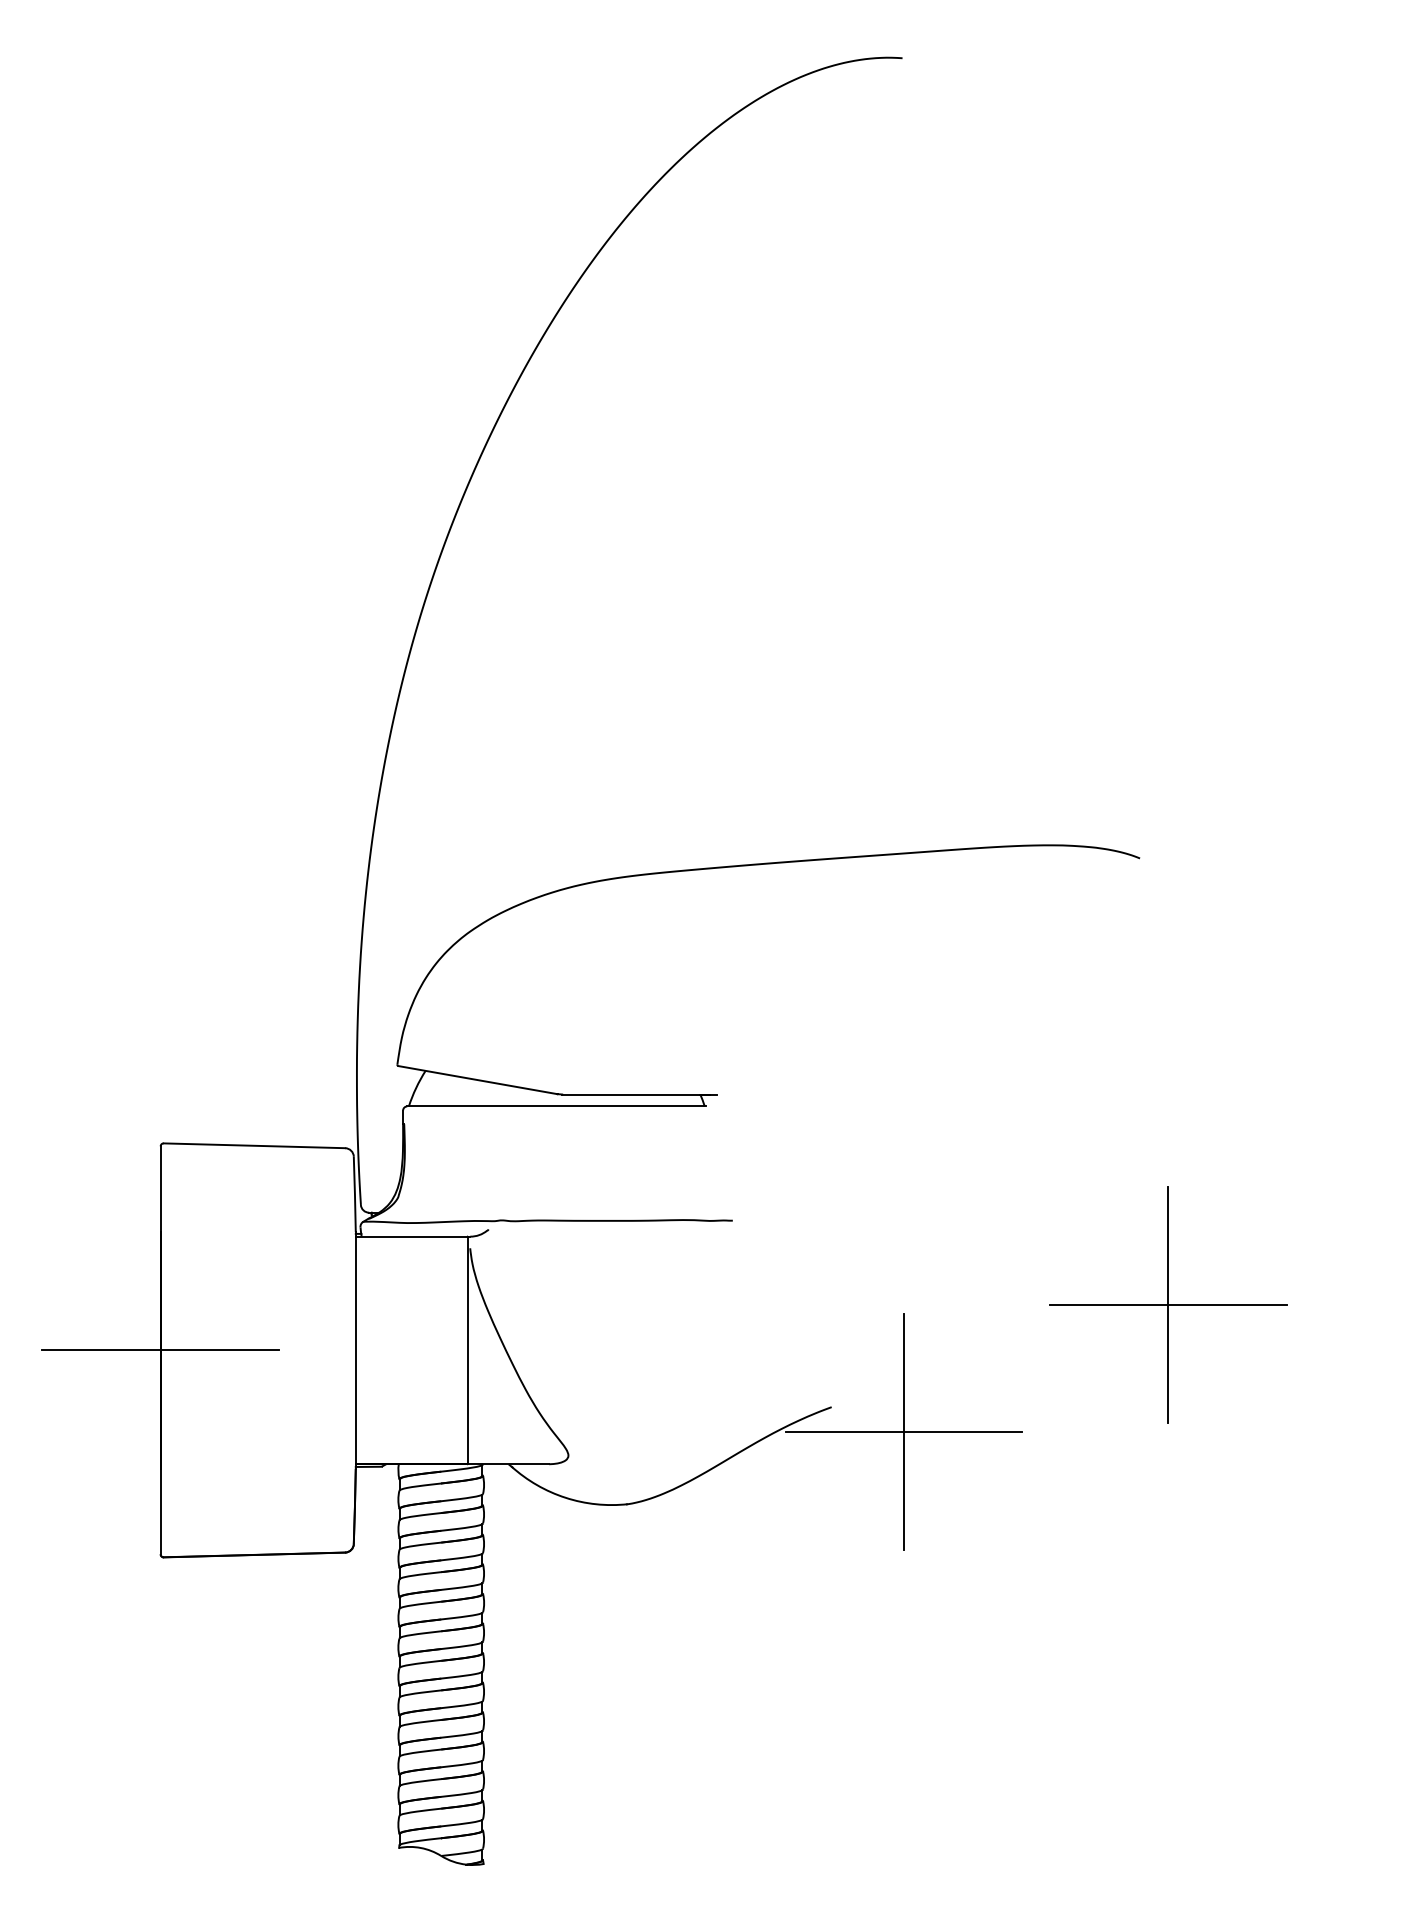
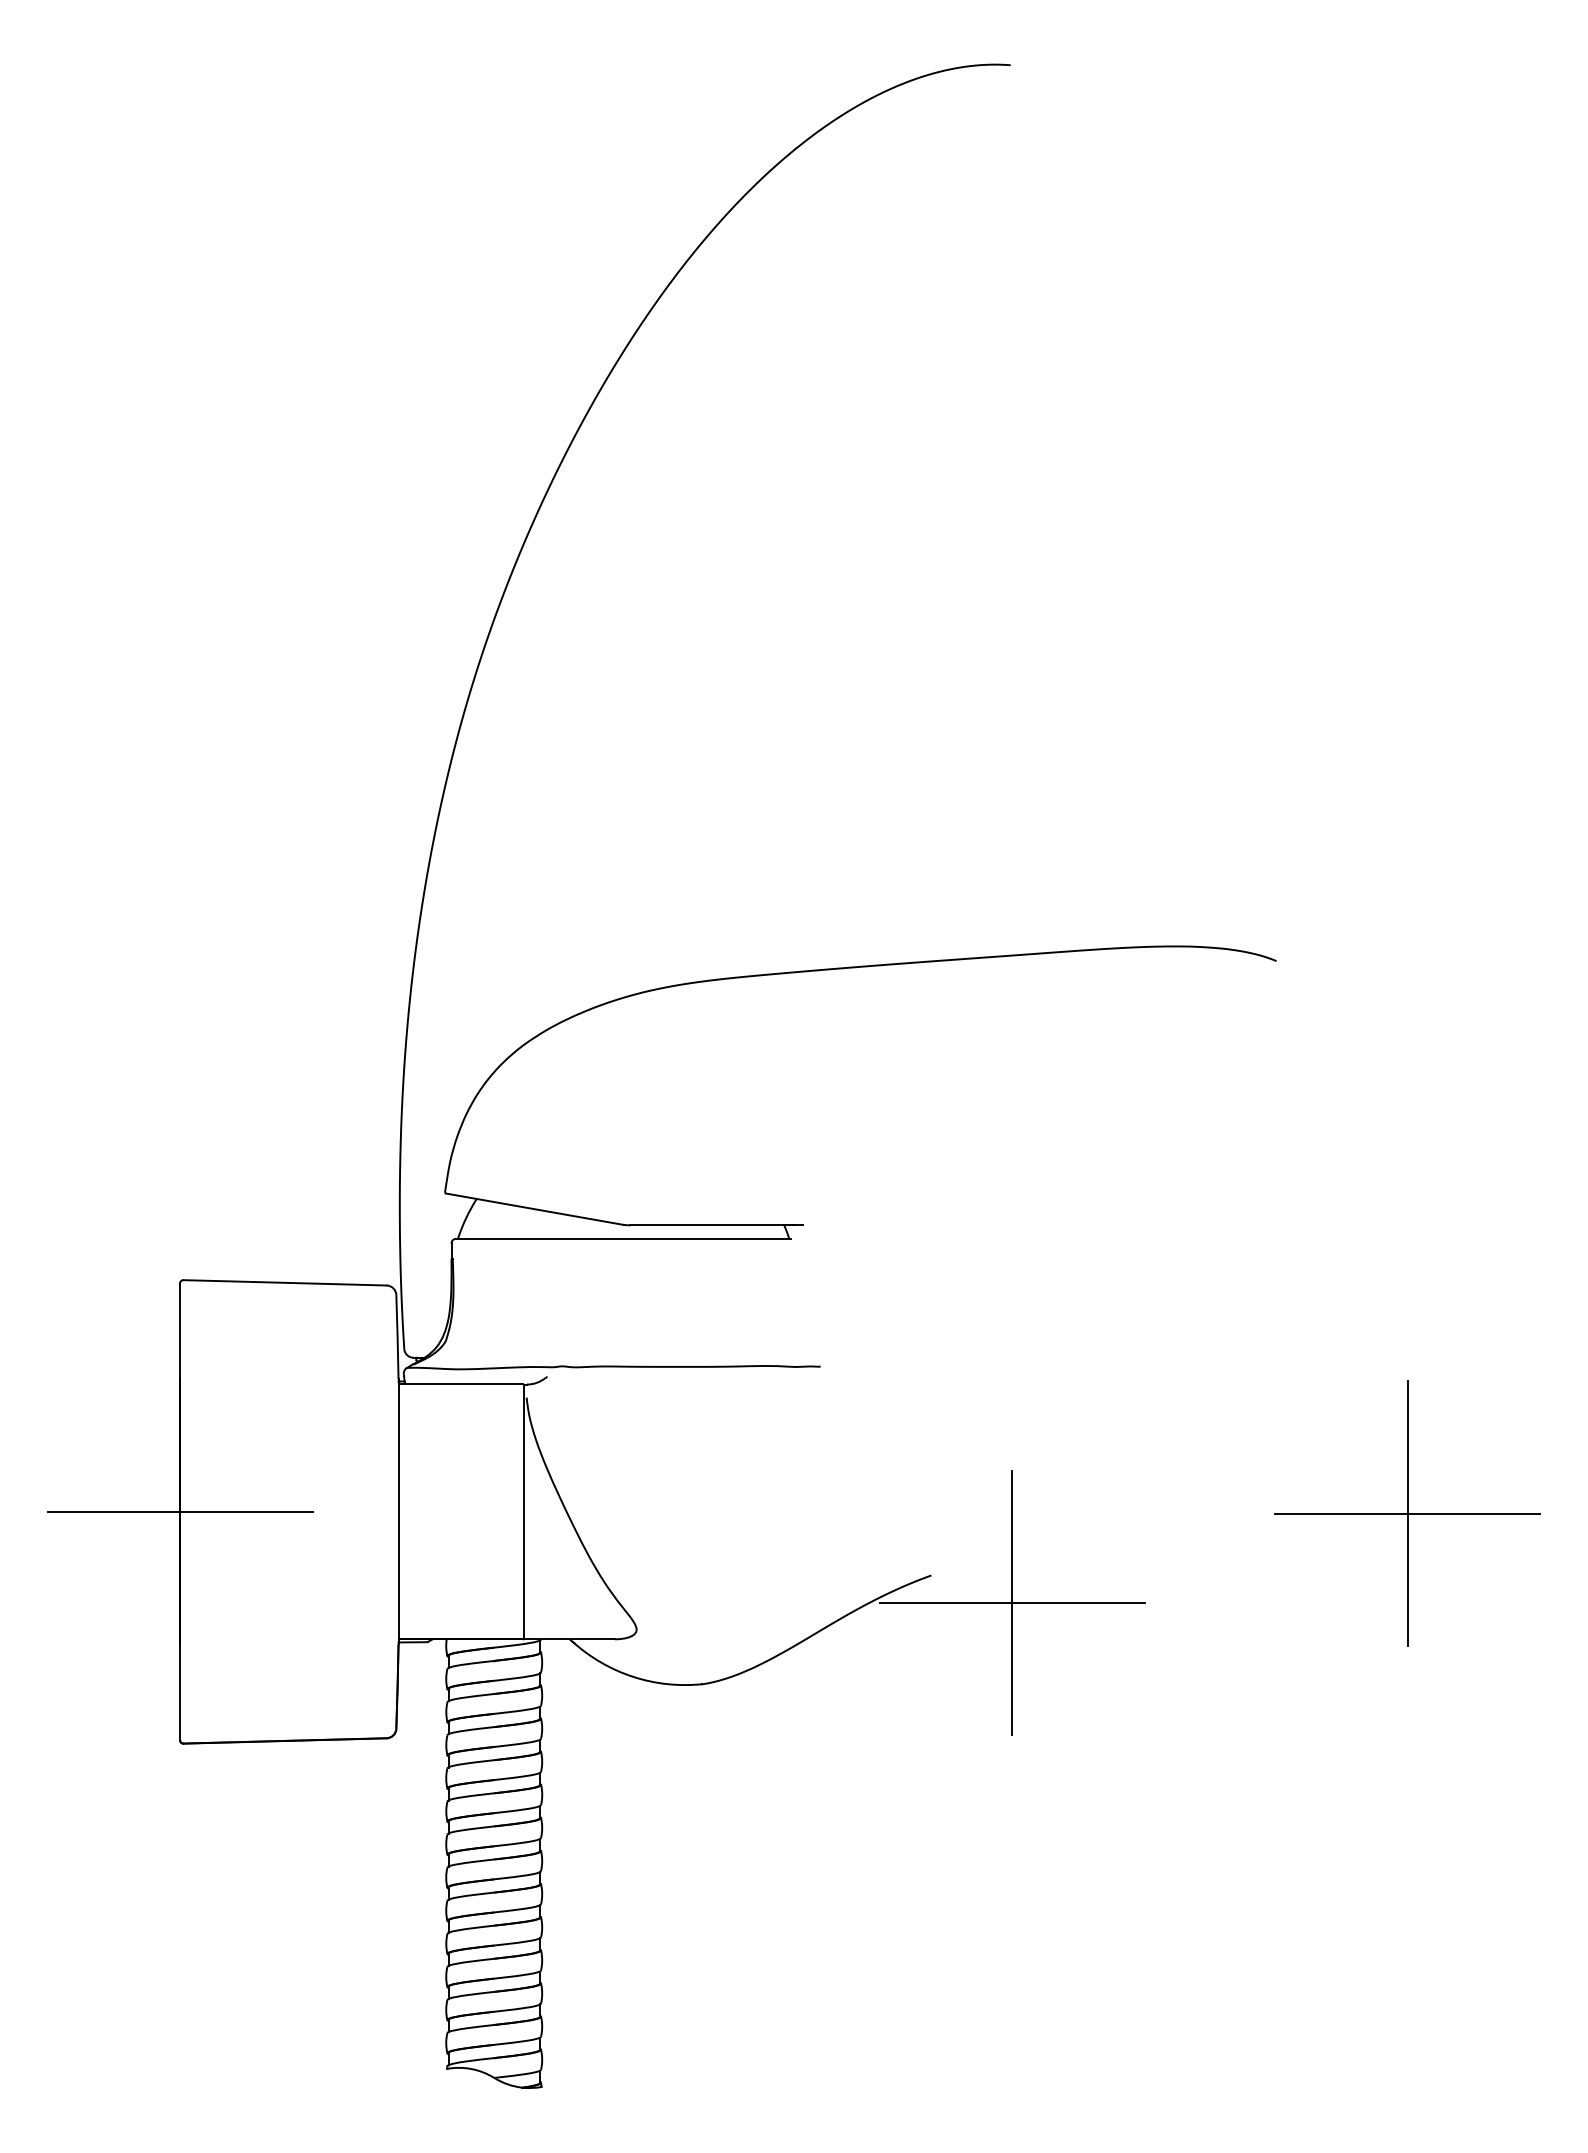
part: (1168, 1304) -> (1408, 1513), moved

